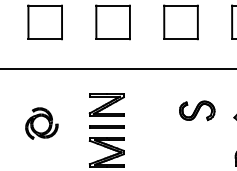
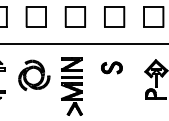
part: (196, 110) -> (111, 67), moved
part: (42, 122) -> (34, 74), size x1.67

